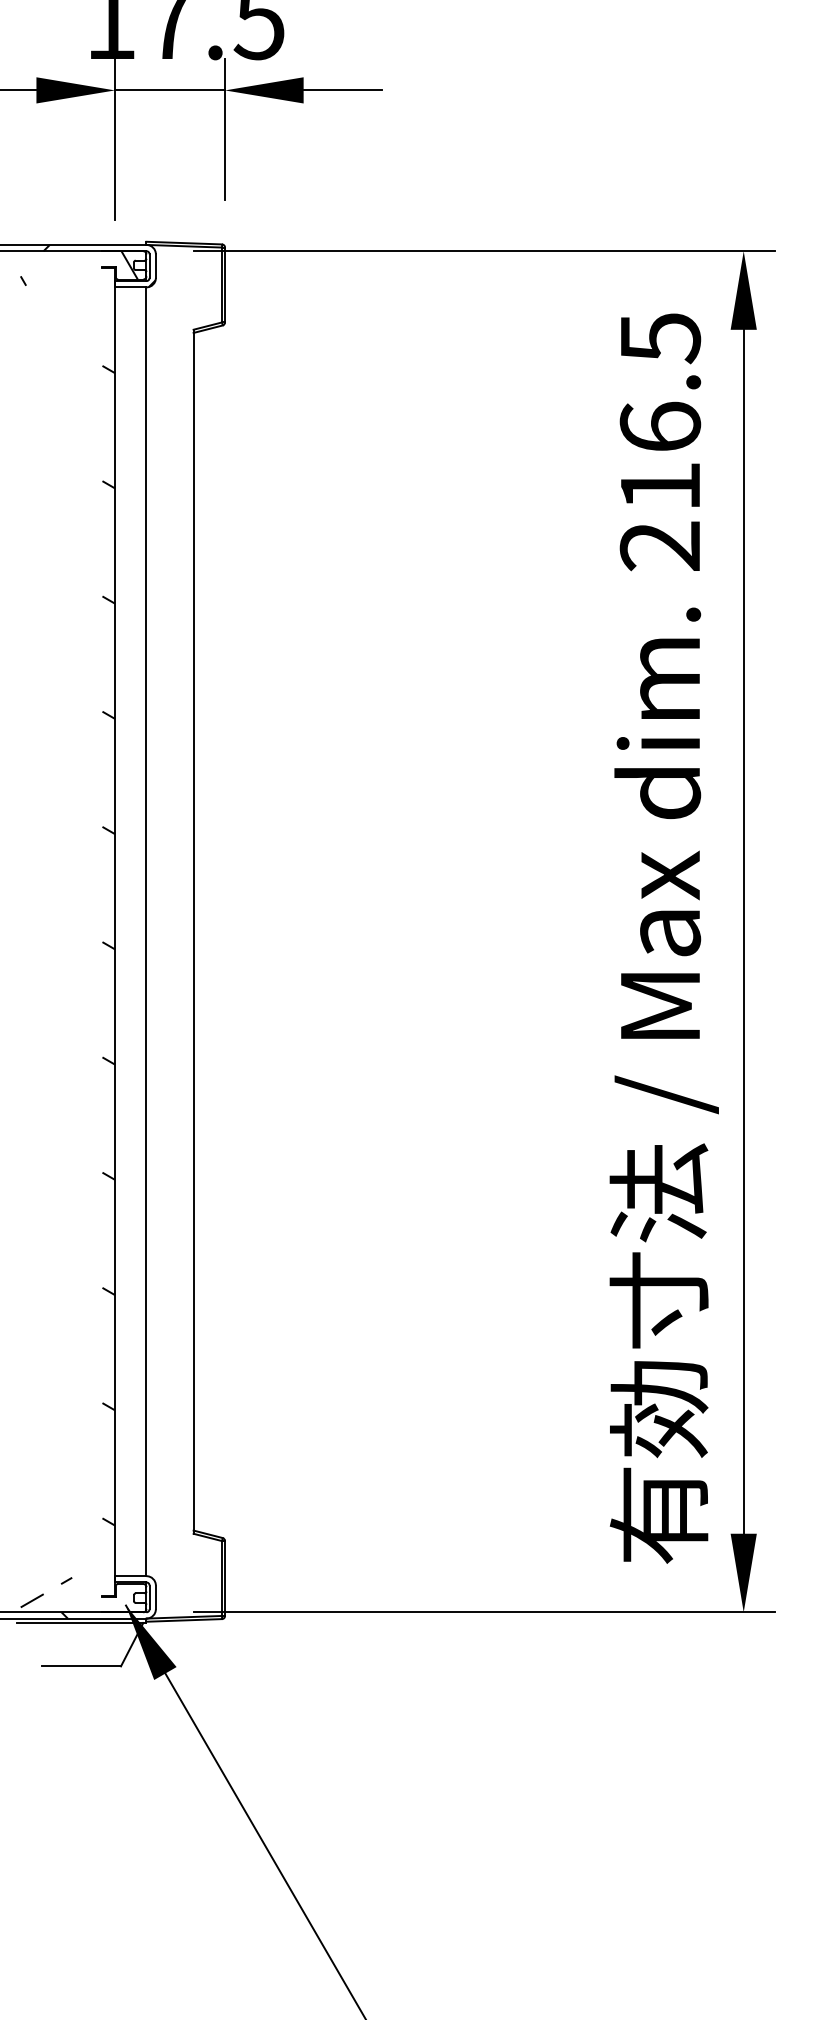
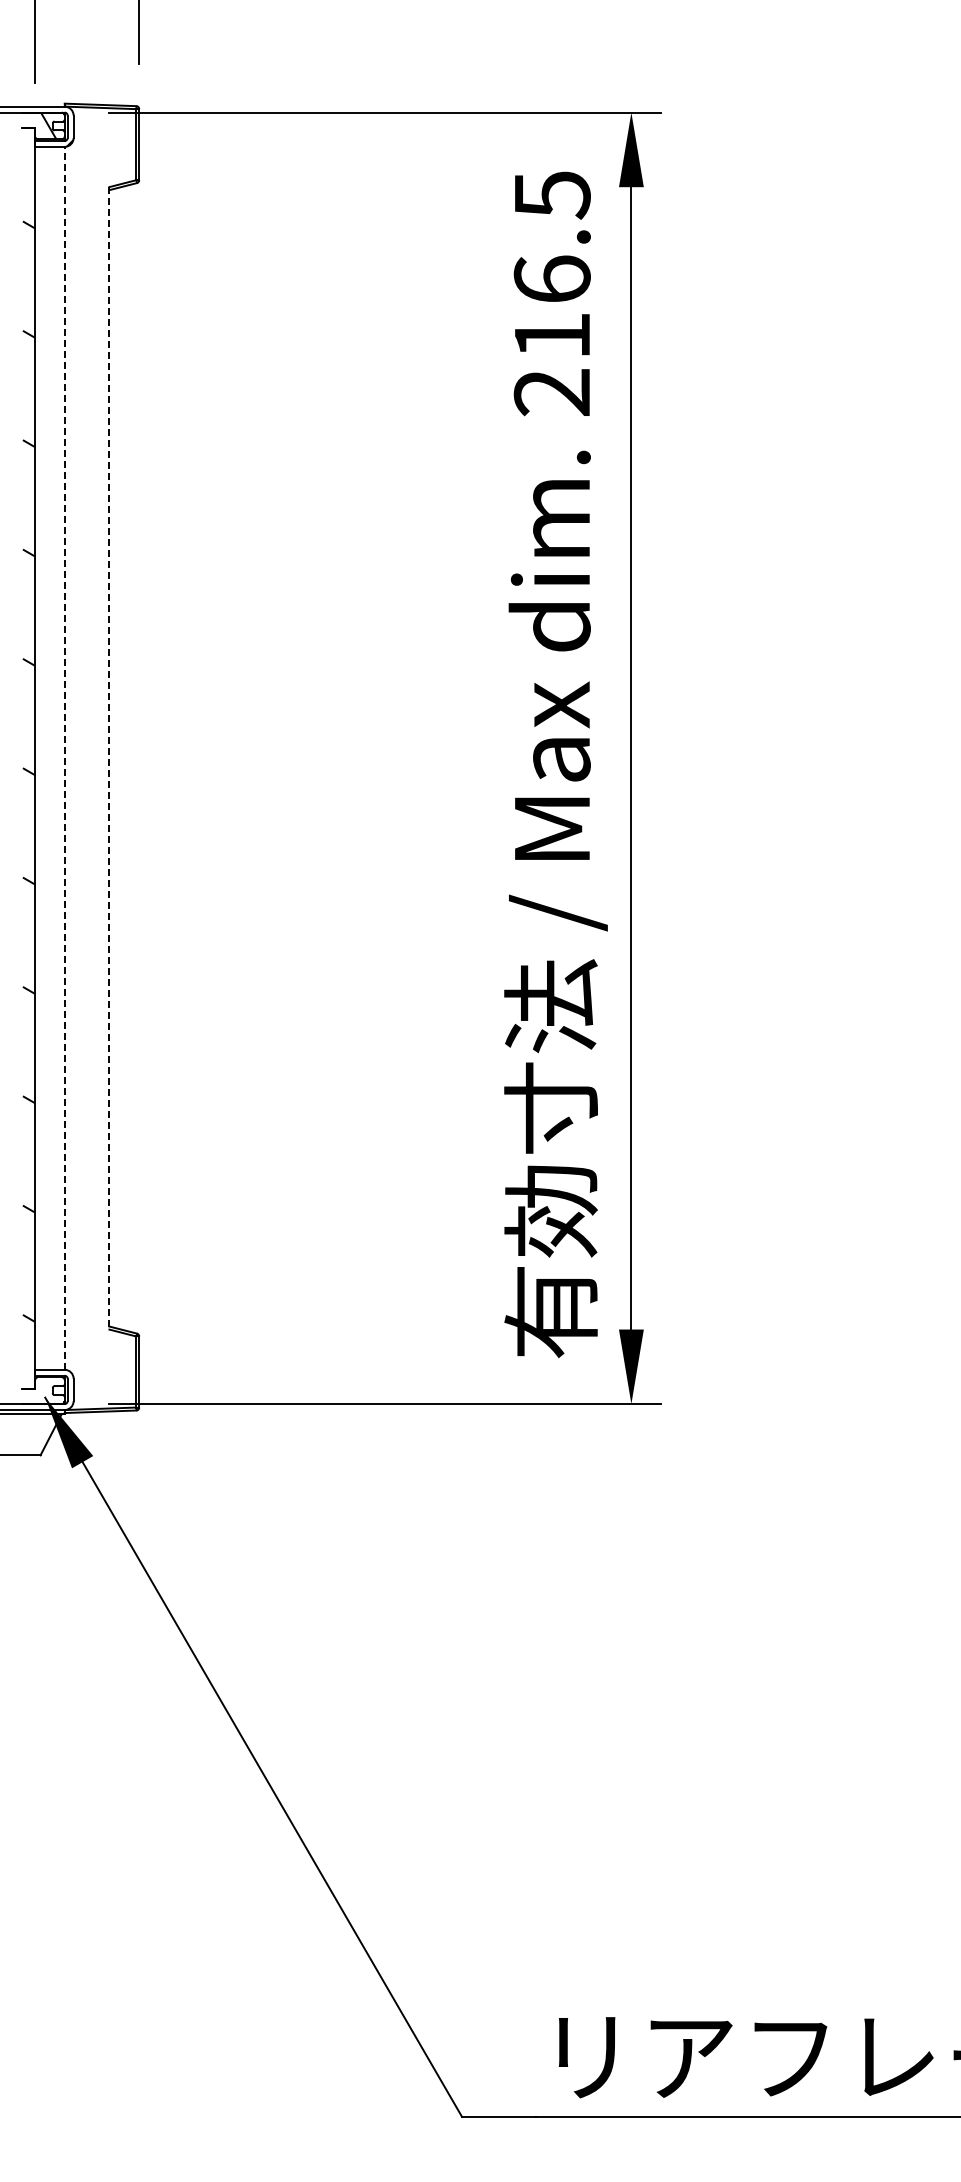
line: (146, 930) -> (64, 757), solid -> dashed
line: (193, 931) -> (109, 758), solid -> dashed

